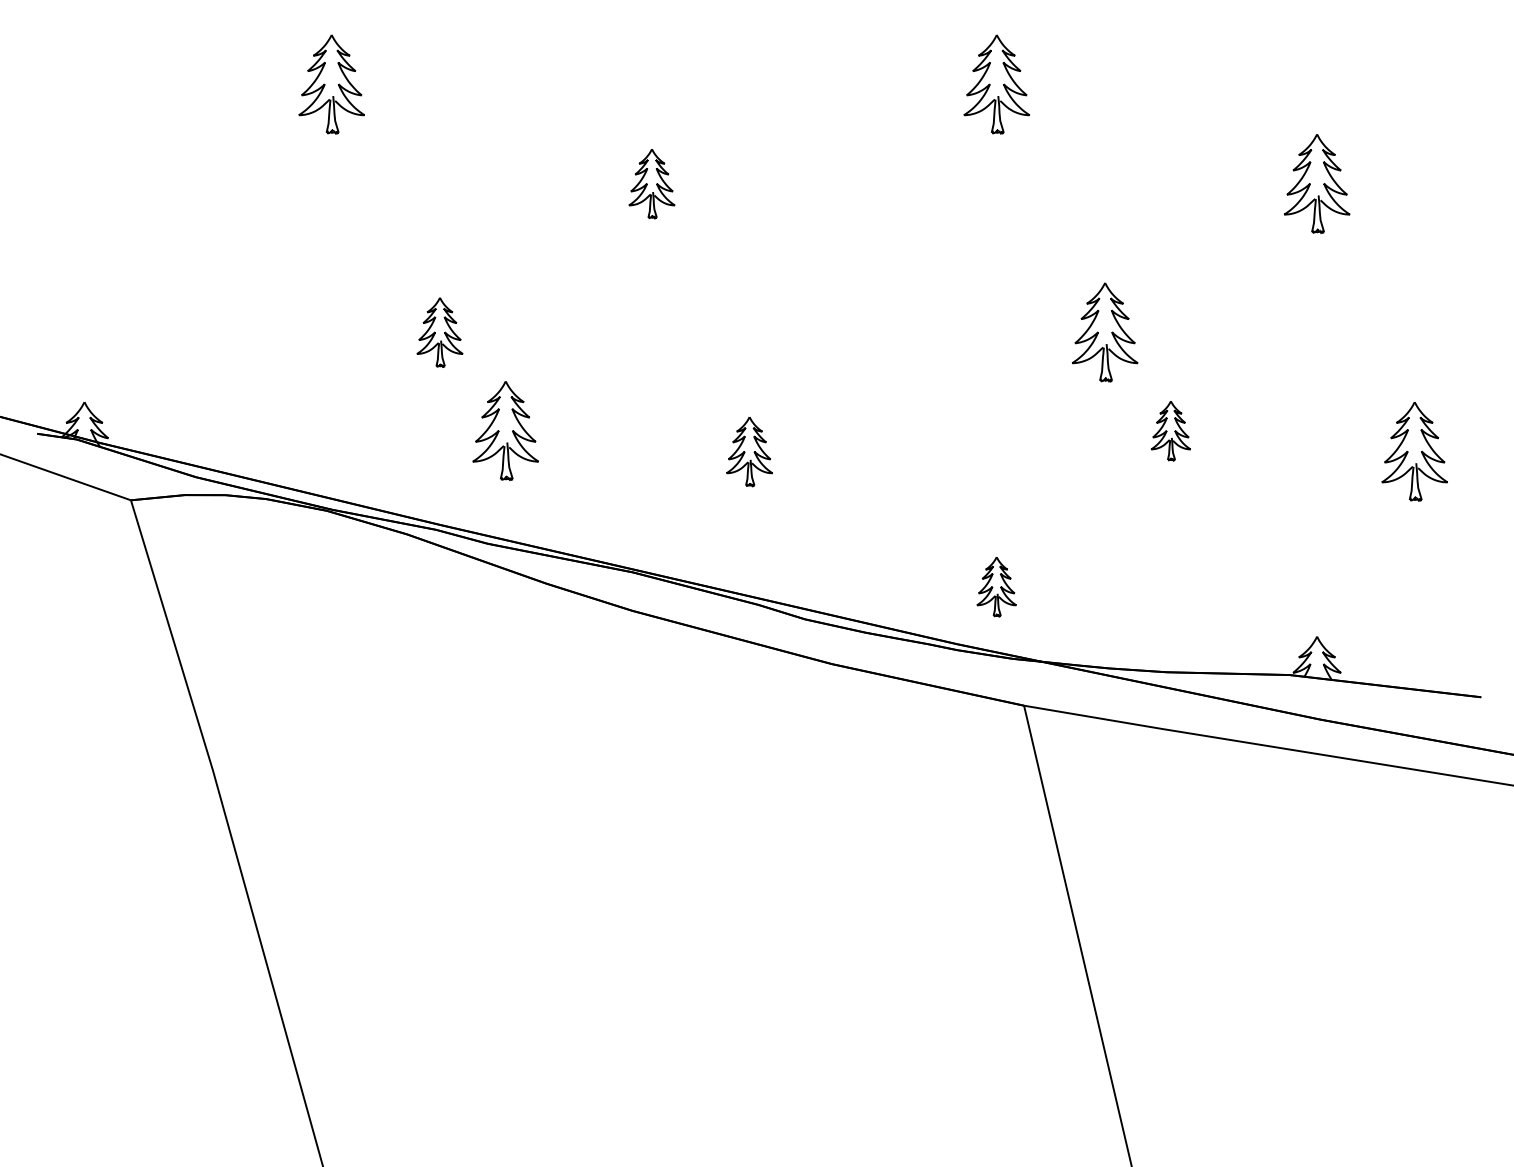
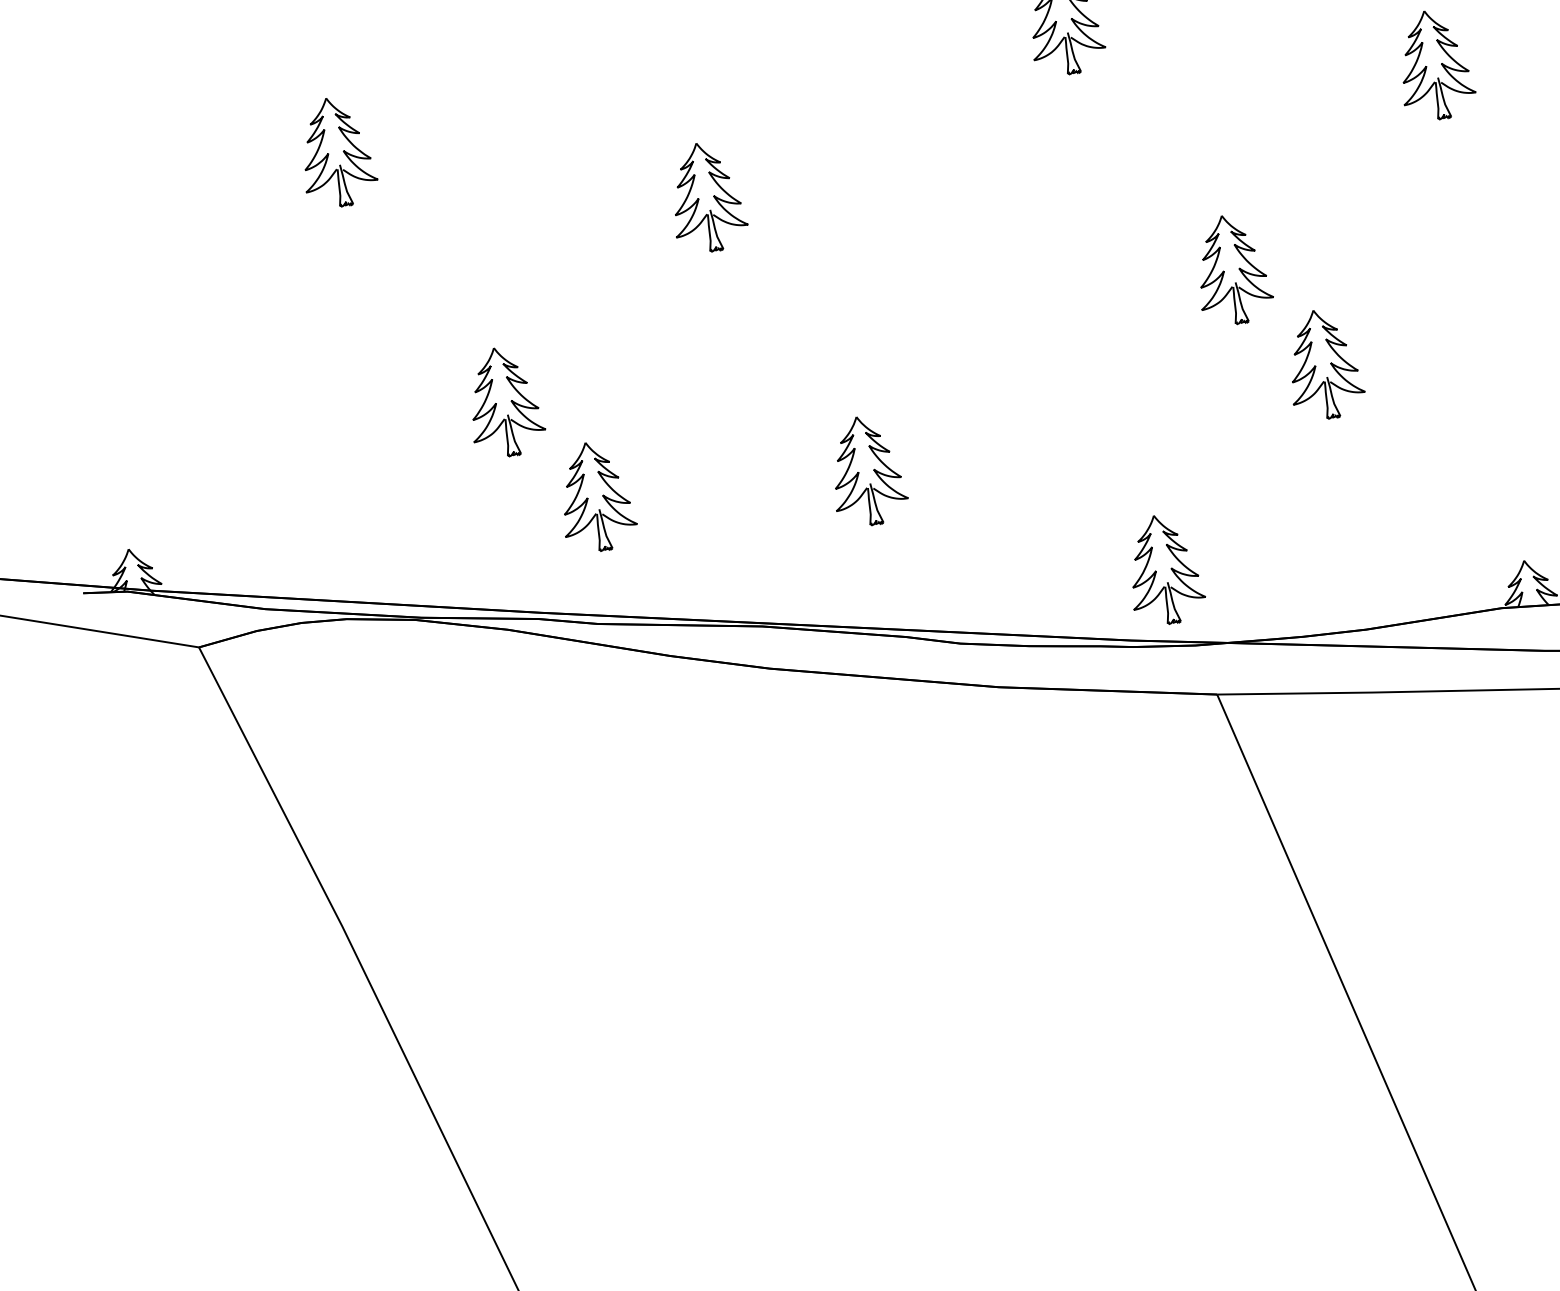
part: (651, 183) -> (705, 197), size x1.43
part: (439, 332) -> (503, 402), size x1.43
part: (1170, 430) -> (1322, 364), size x1.67
part: (749, 451) -> (866, 470), size x1.43
part: (996, 586) -> (1163, 569), size x1.67

